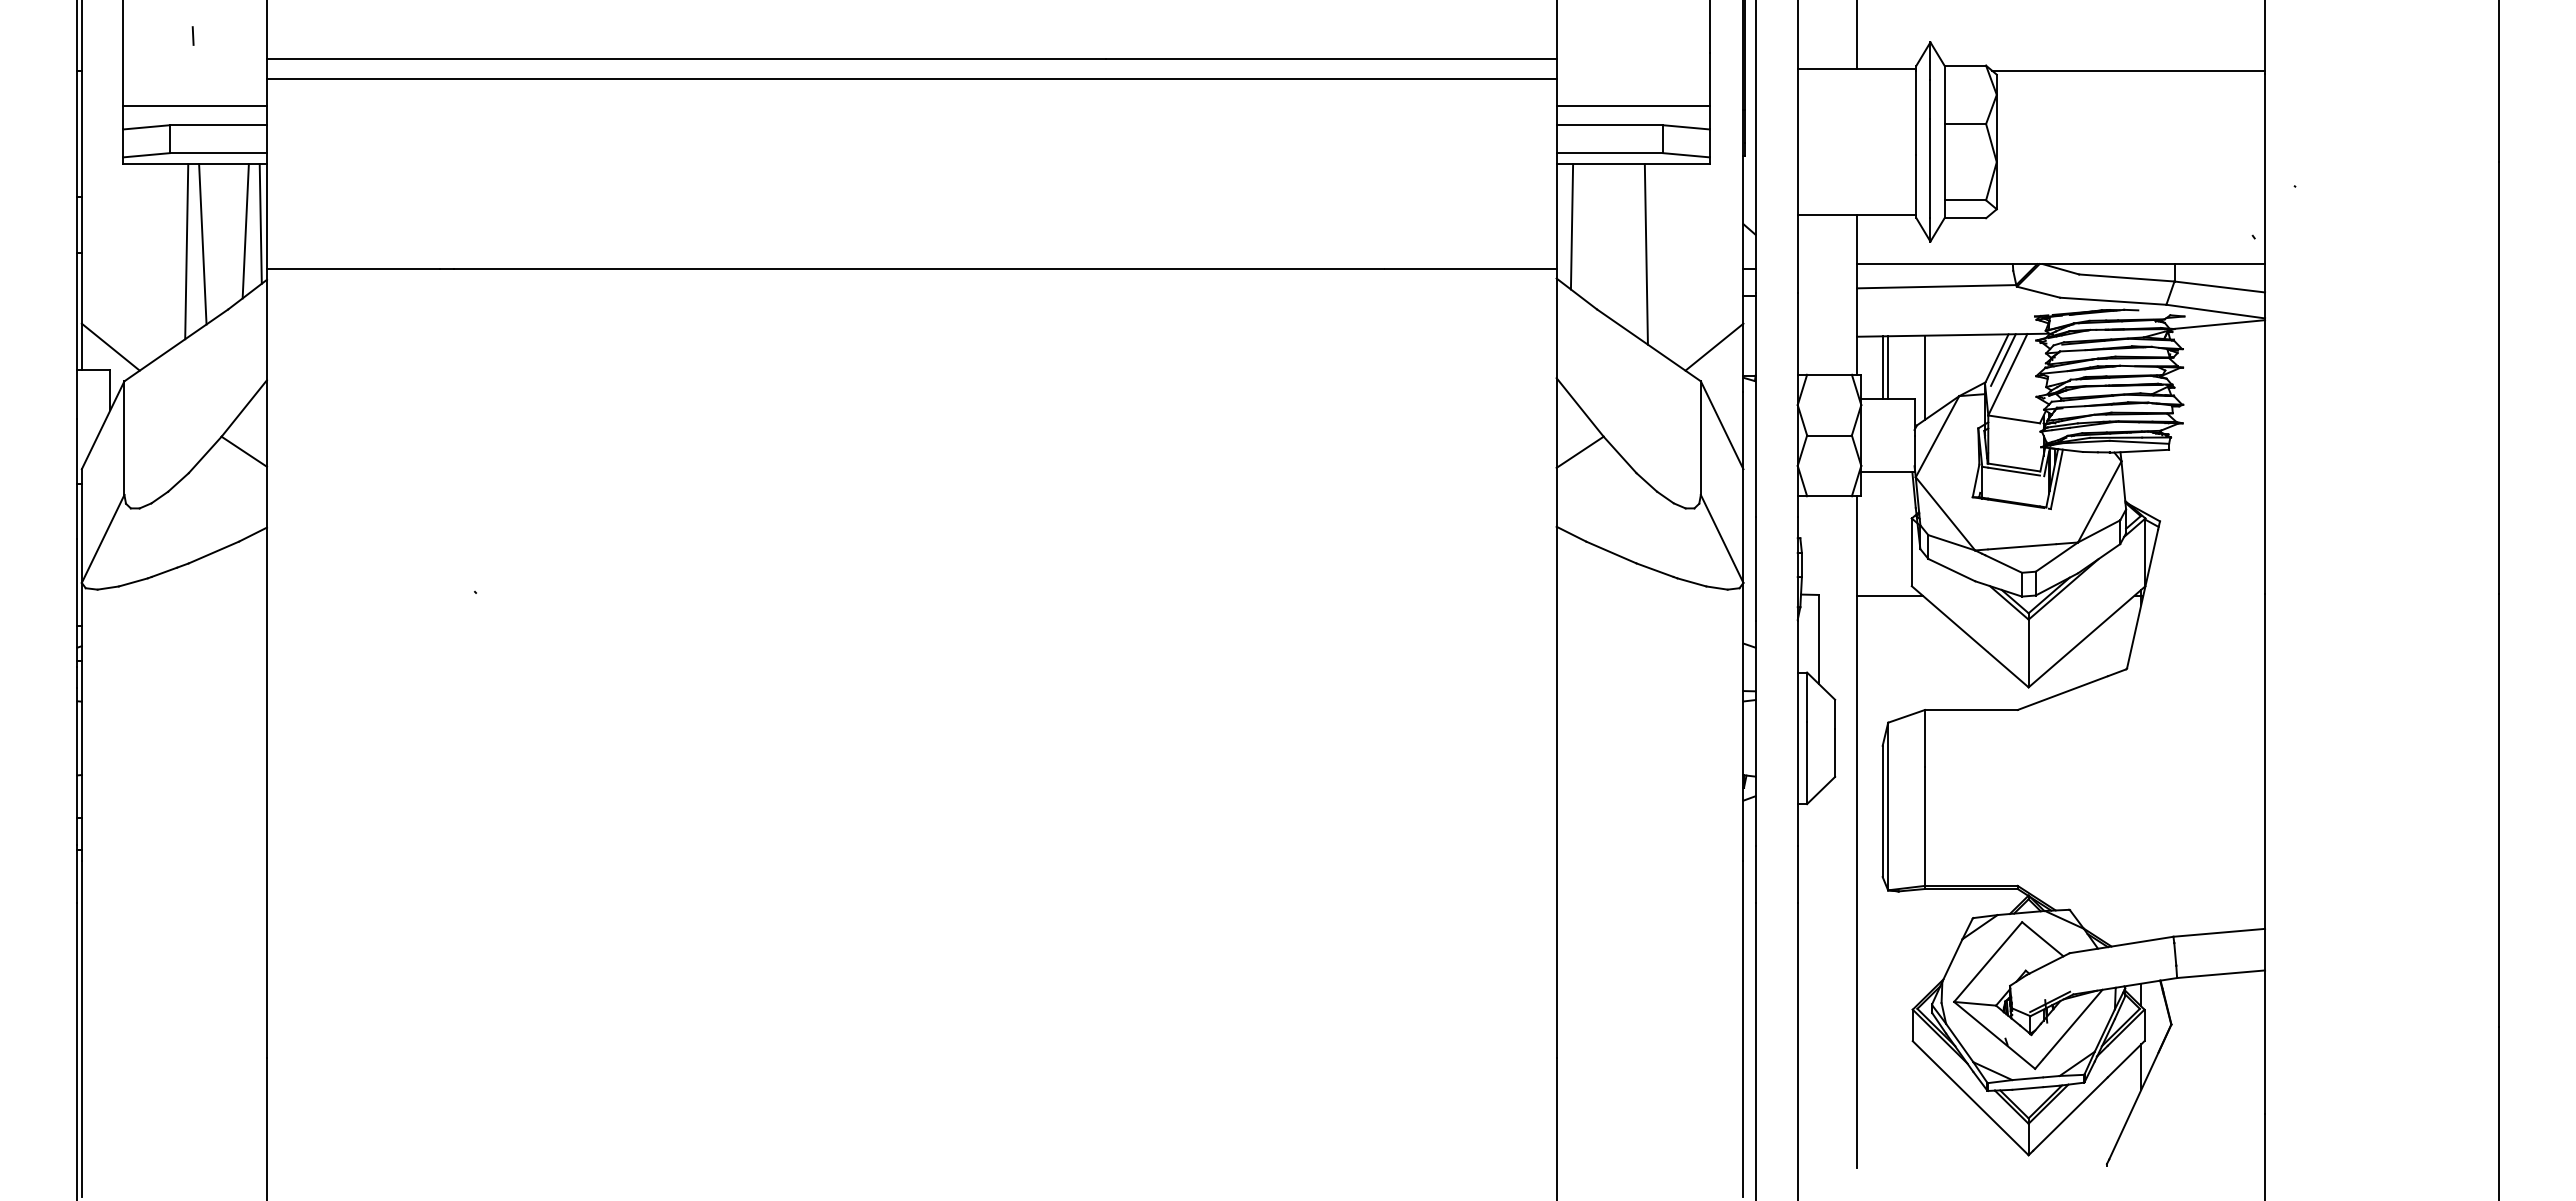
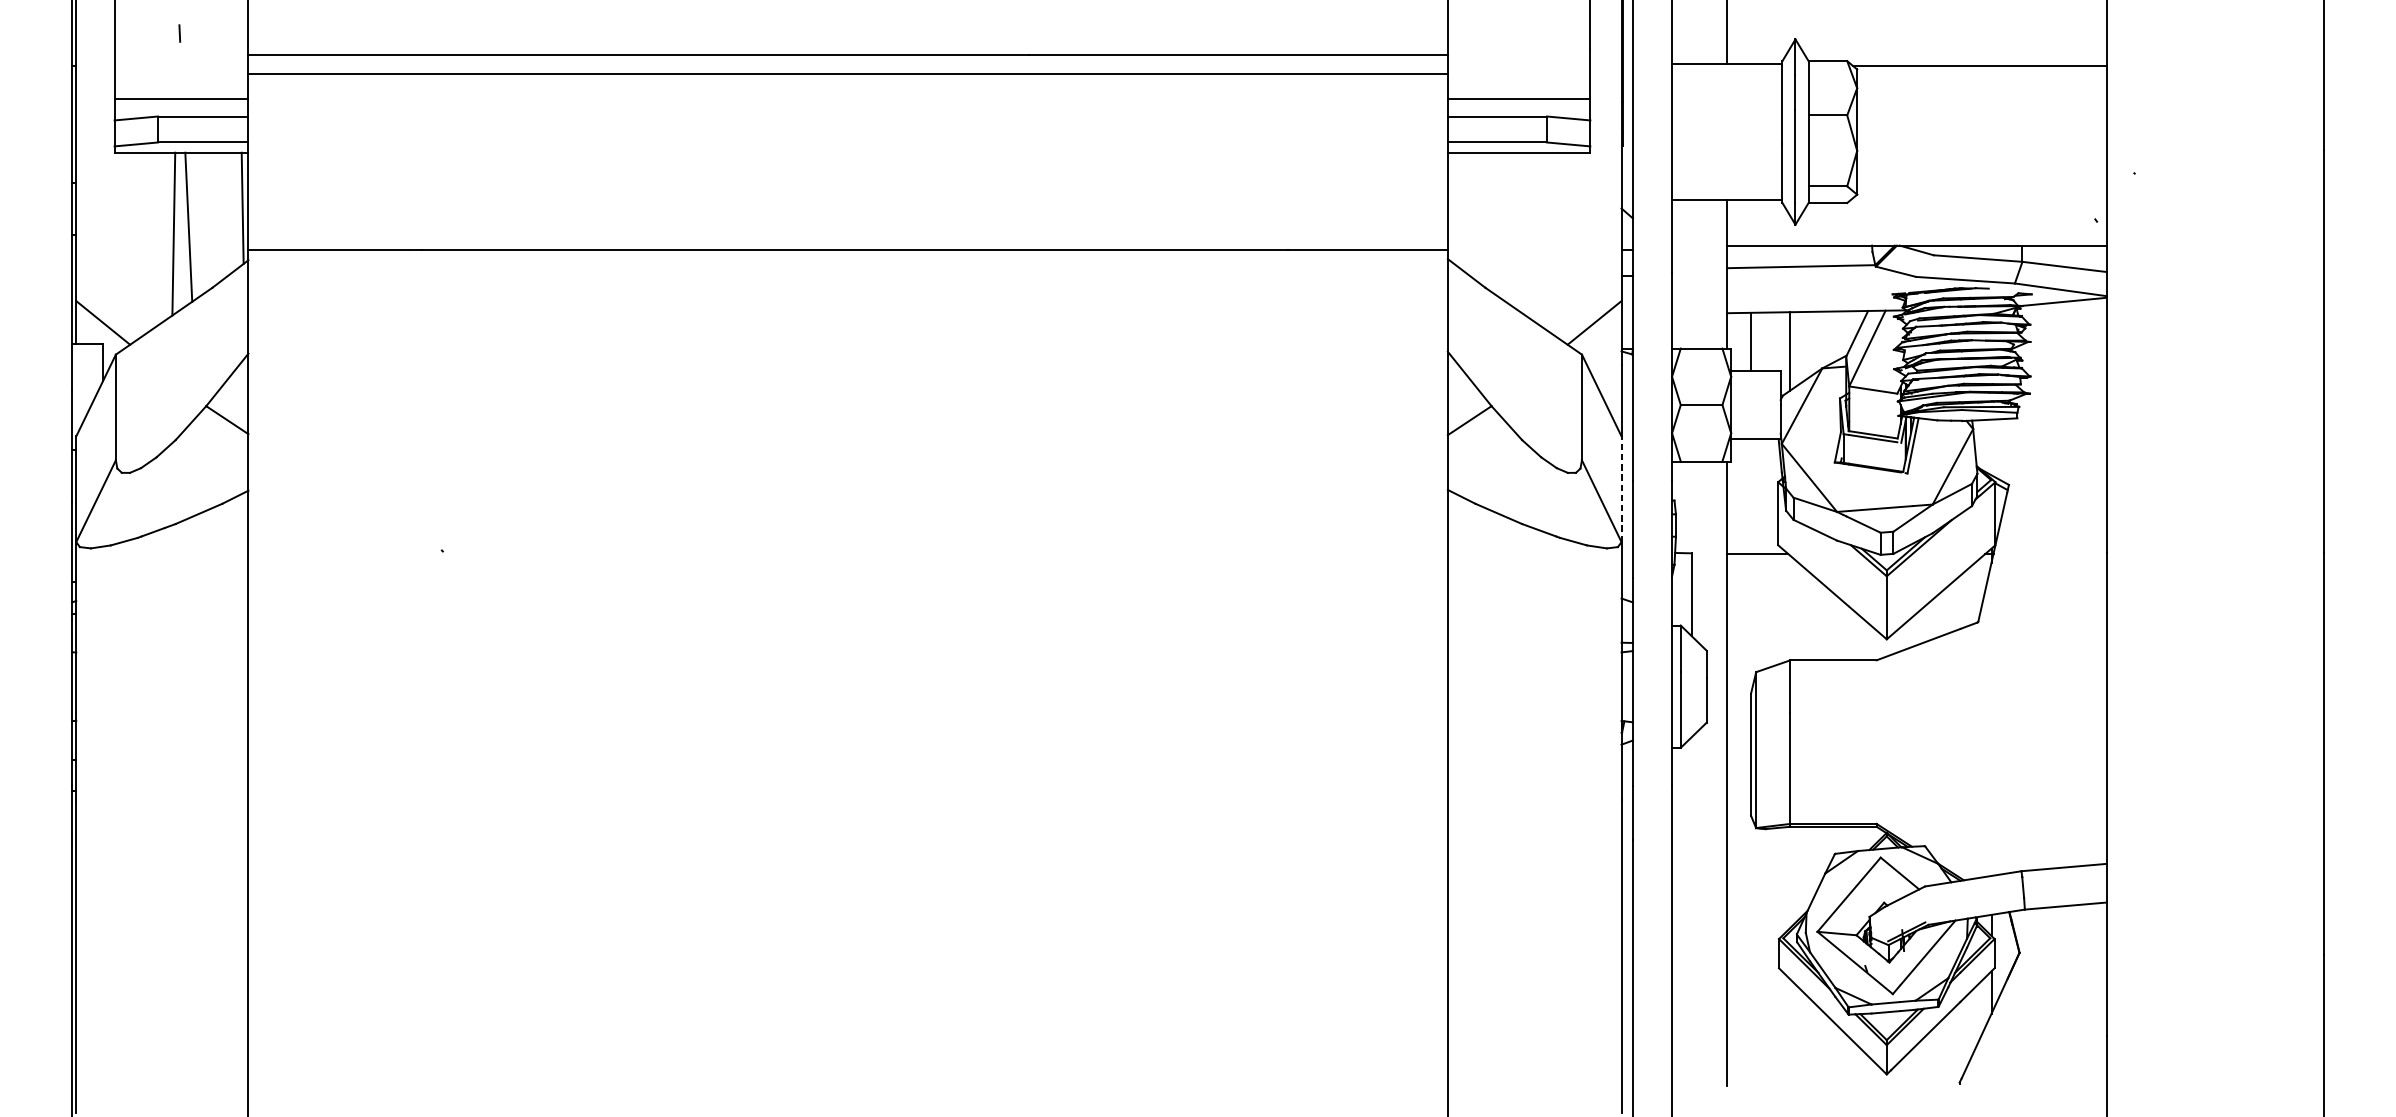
line: (1571, 226) -> (1461, 210), removed
line: (245, 231) -> (228, 215), removed
line: (1645, 254) -> (1530, 236), removed
line: (2003, 359) -> (1863, 334), removed
line: (1888, 367) -> (1756, 341), removed
line: (1743, 526) -> (1621, 489), solid -> dashed

